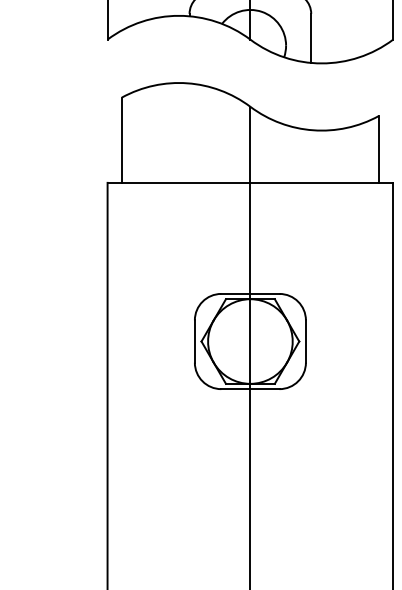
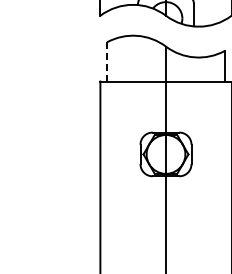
line: (120, 139) -> (106, 61), solid -> dashed

